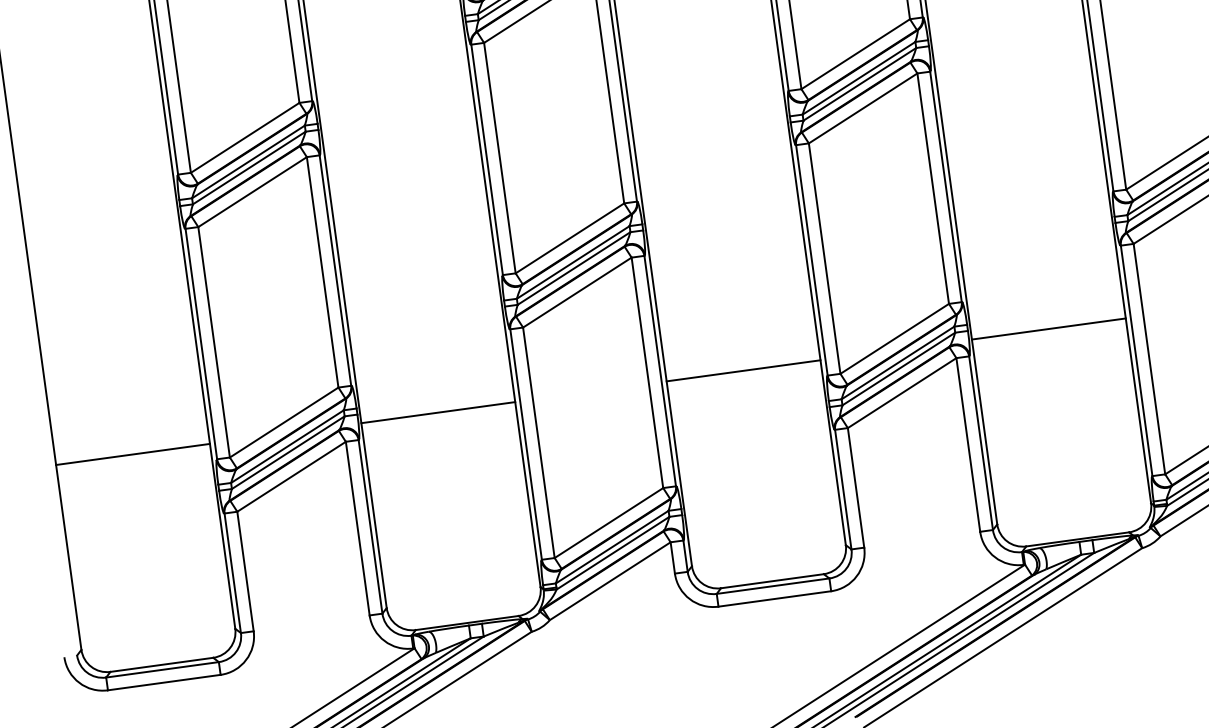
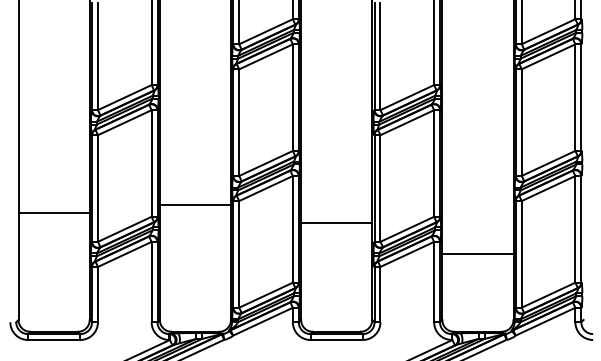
line: (1047, 329) -> (477, 254), moved
line: (743, 371) -> (336, 223), moved
line: (438, 412) -> (195, 205), moved
line: (131, 454) -> (53, 213), moved

